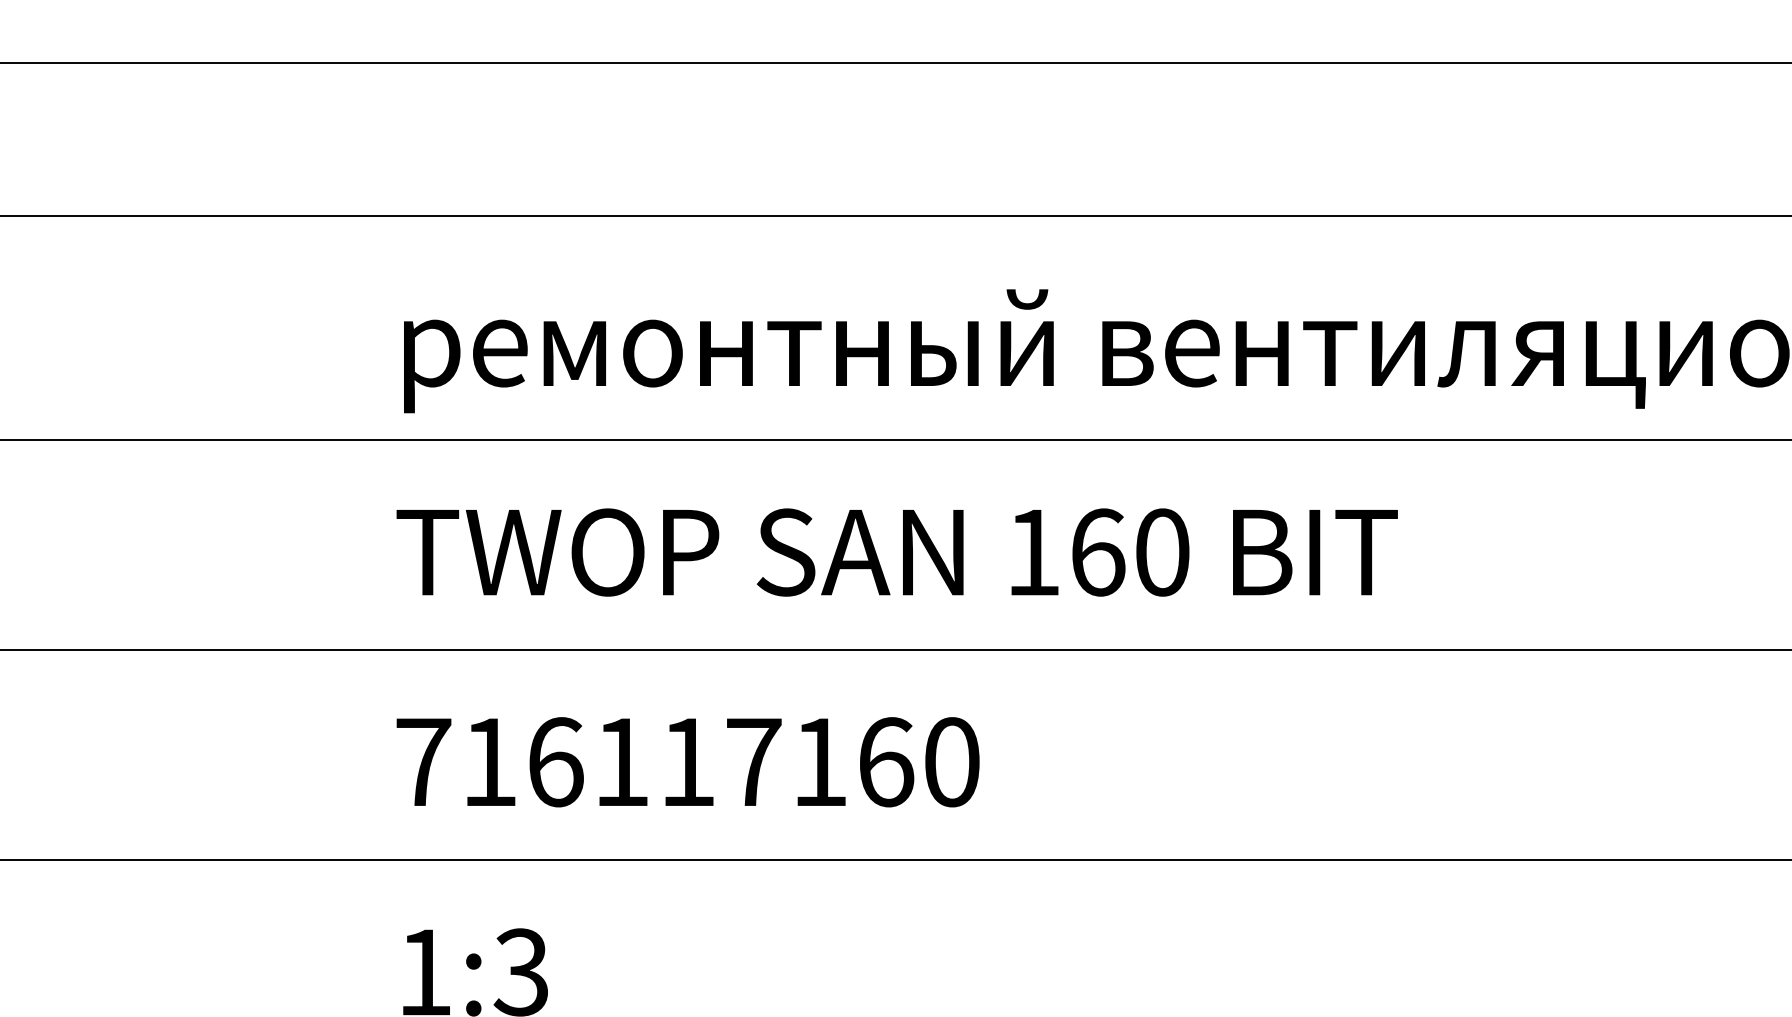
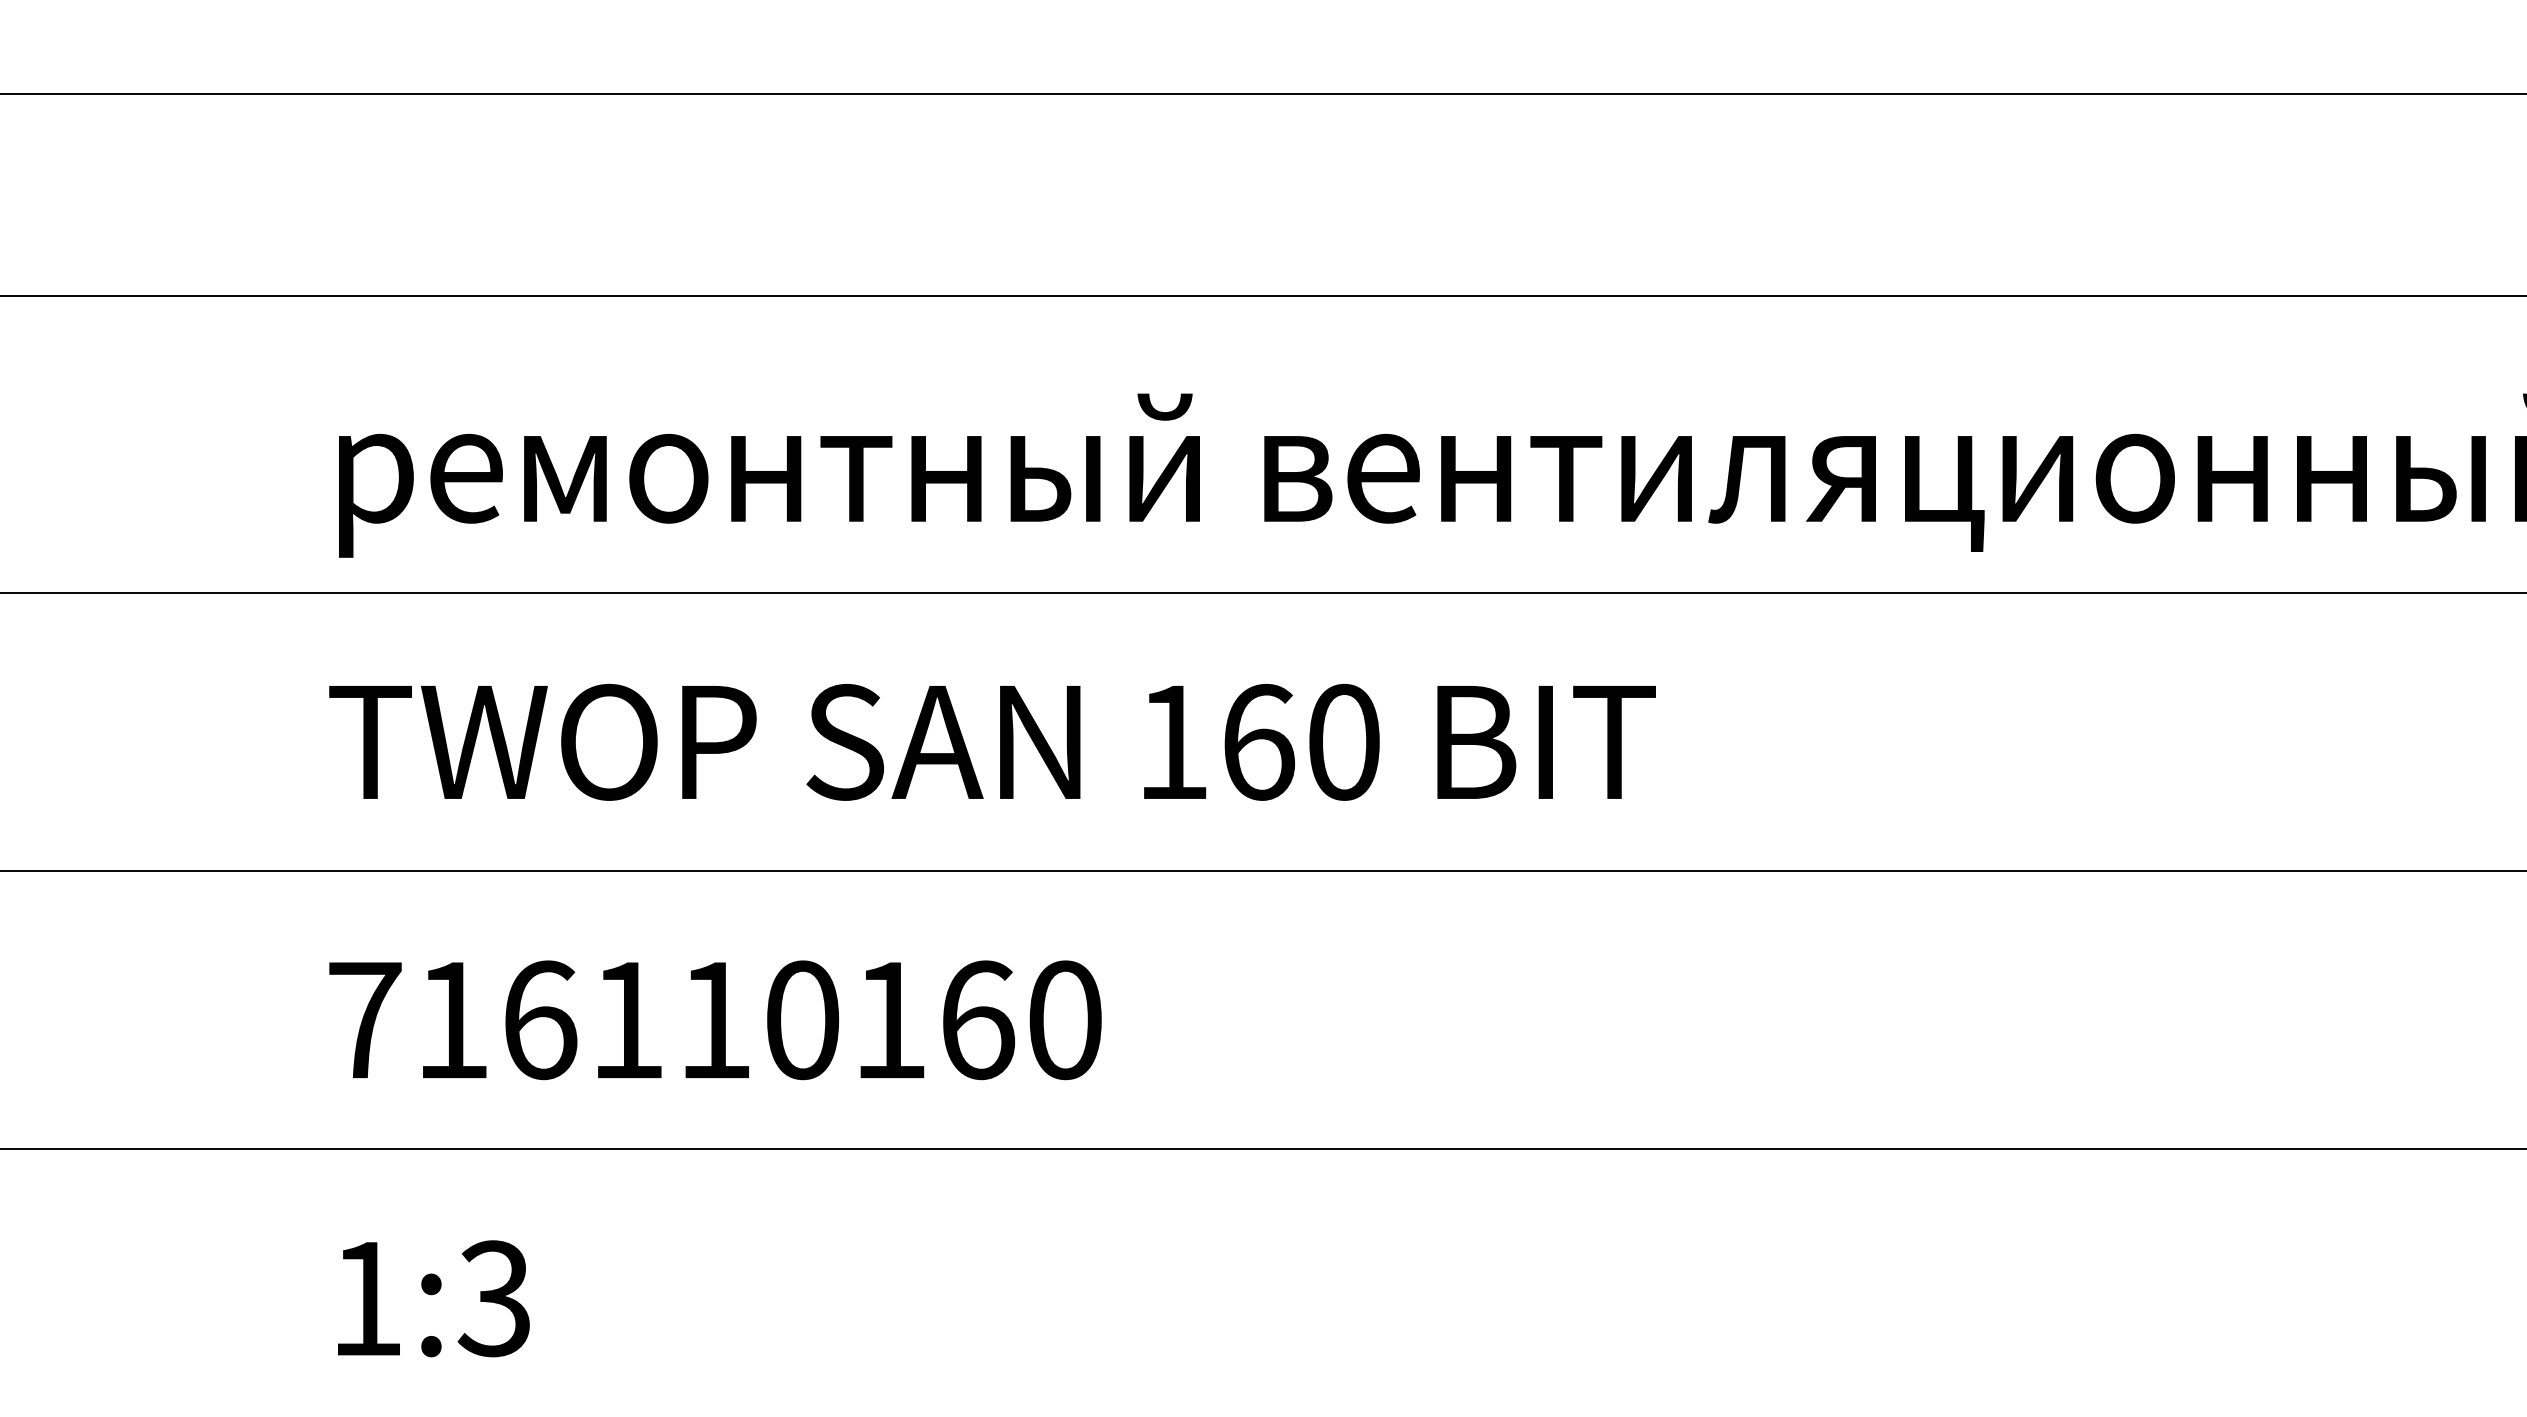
text: (754, 762) -> (803, 1020), 716117160 -> 716110160

